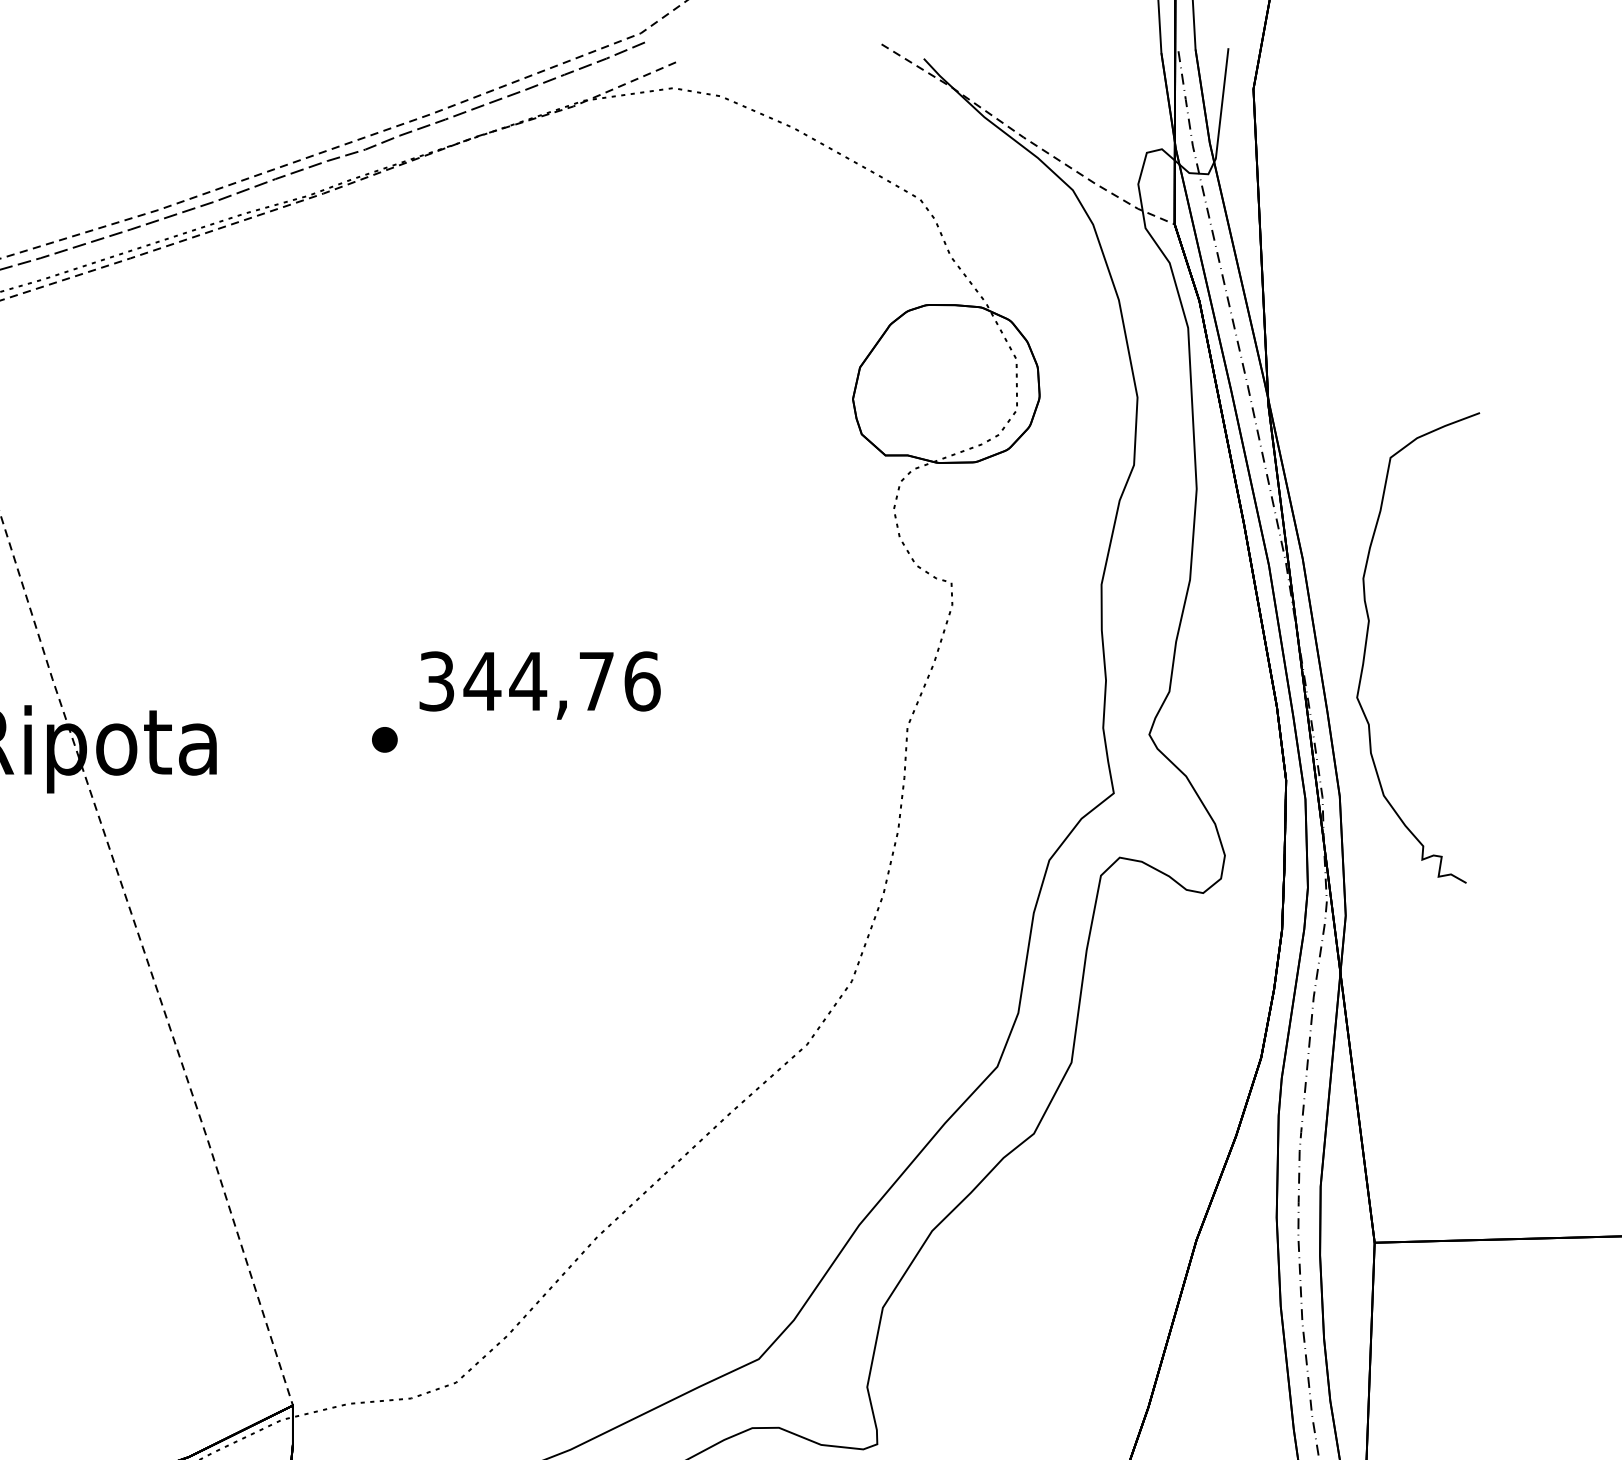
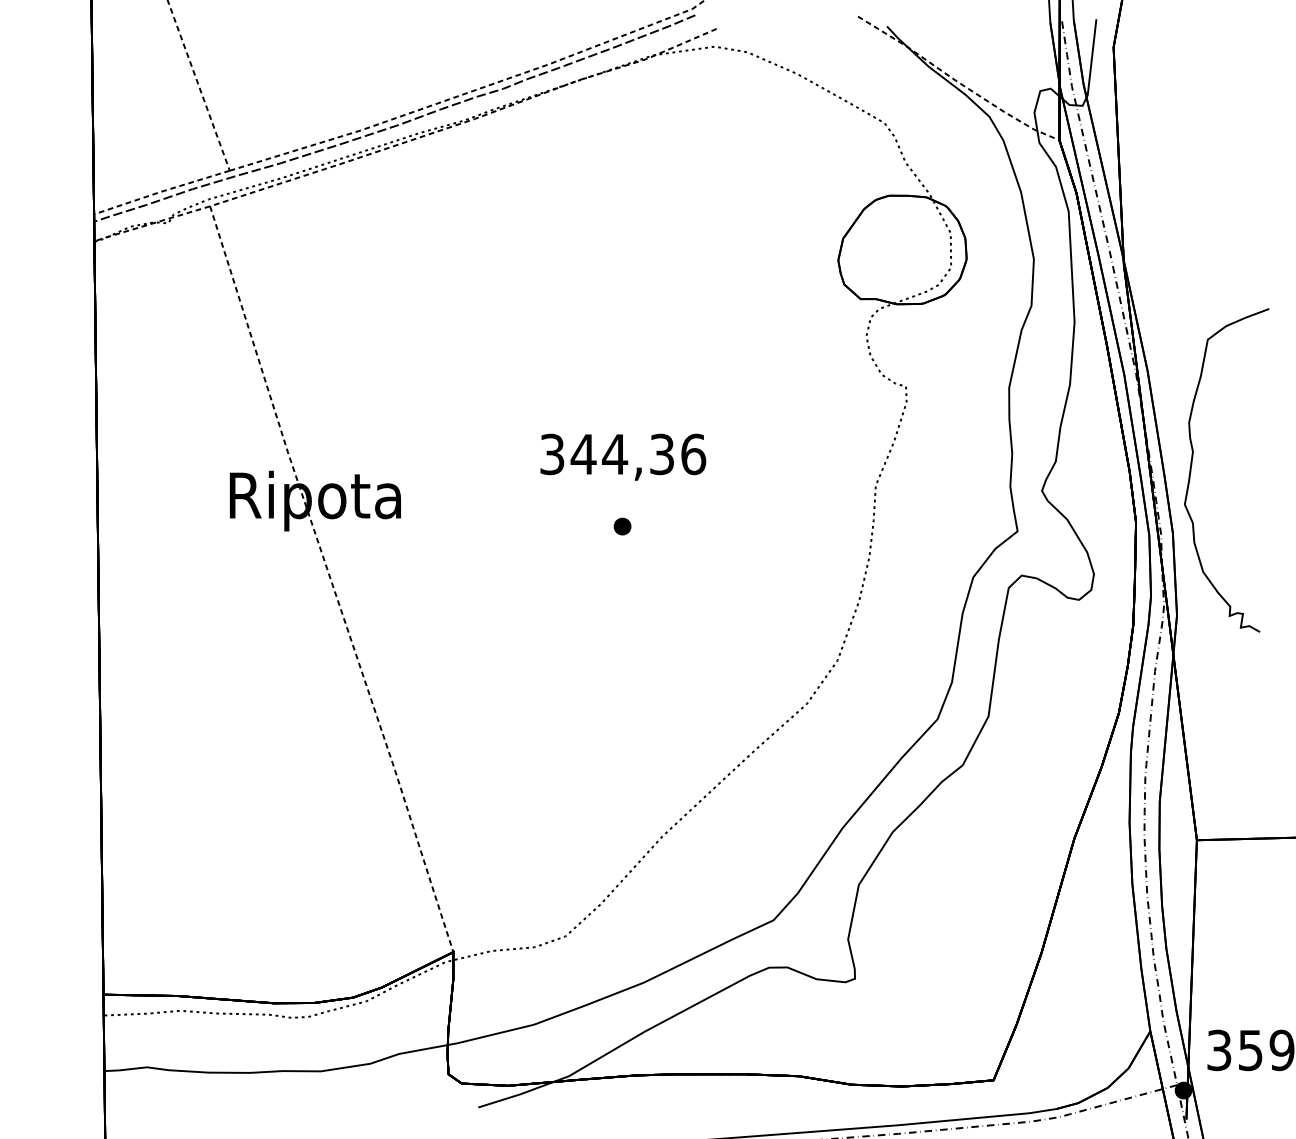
curve: (1368, 639) -> (1192, 464), moved
text: (595, 681) -> (661, 454), 344,76 -> 344,36
part: (384, 739) -> (622, 526), moved

